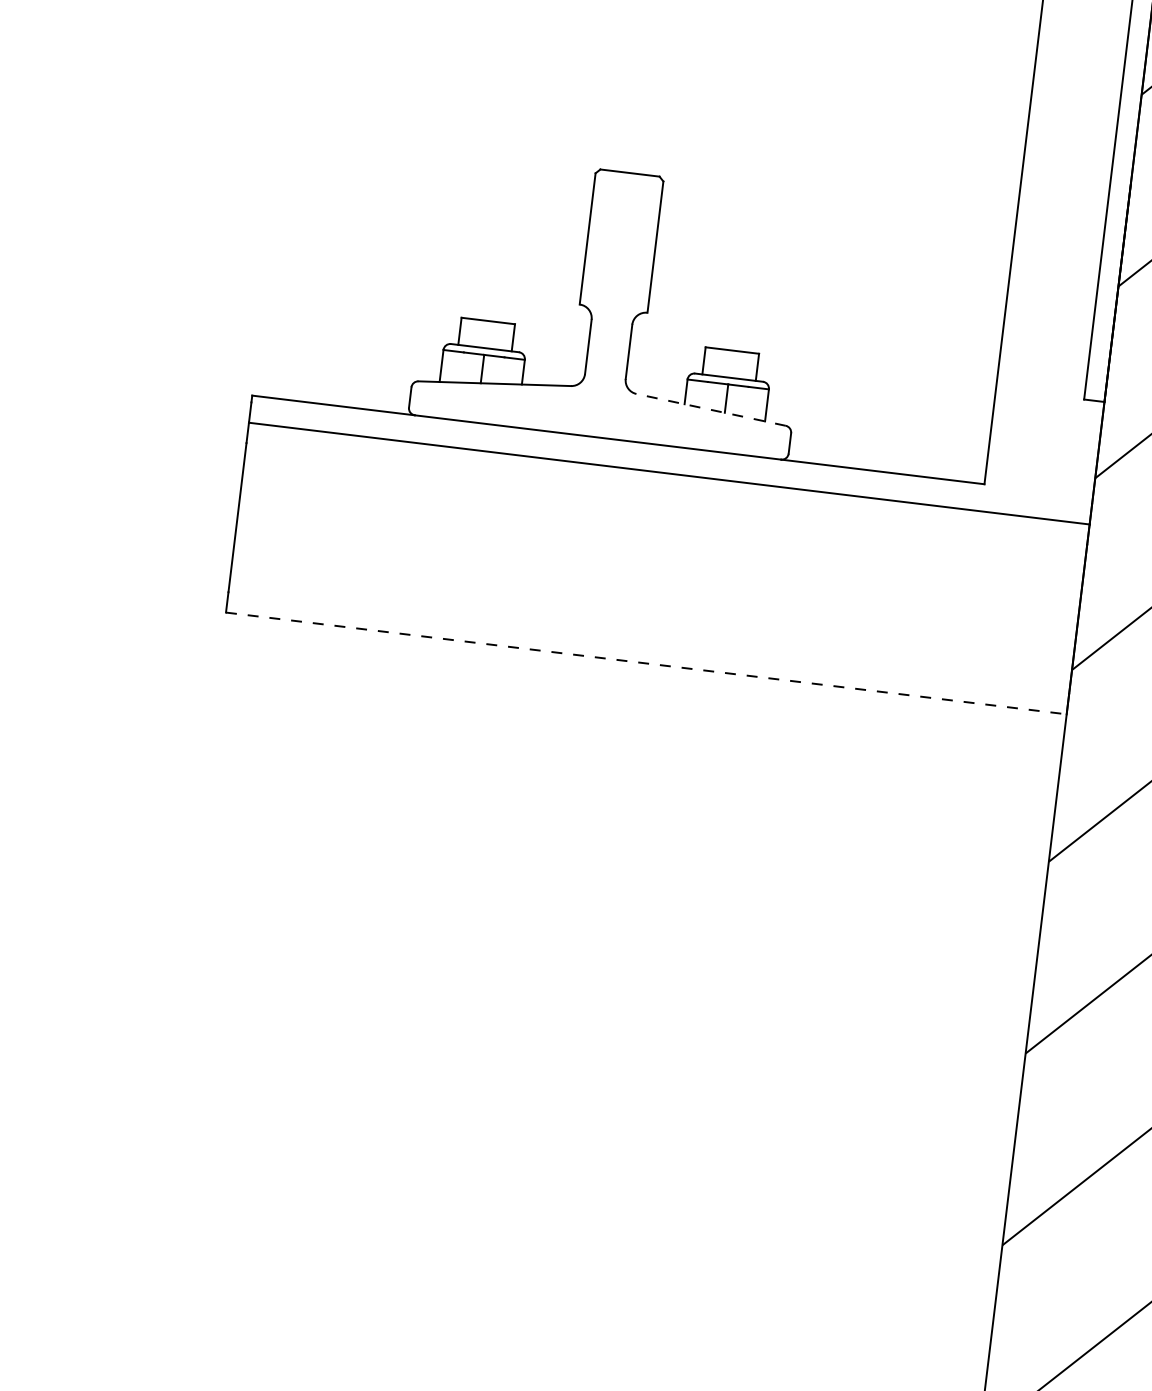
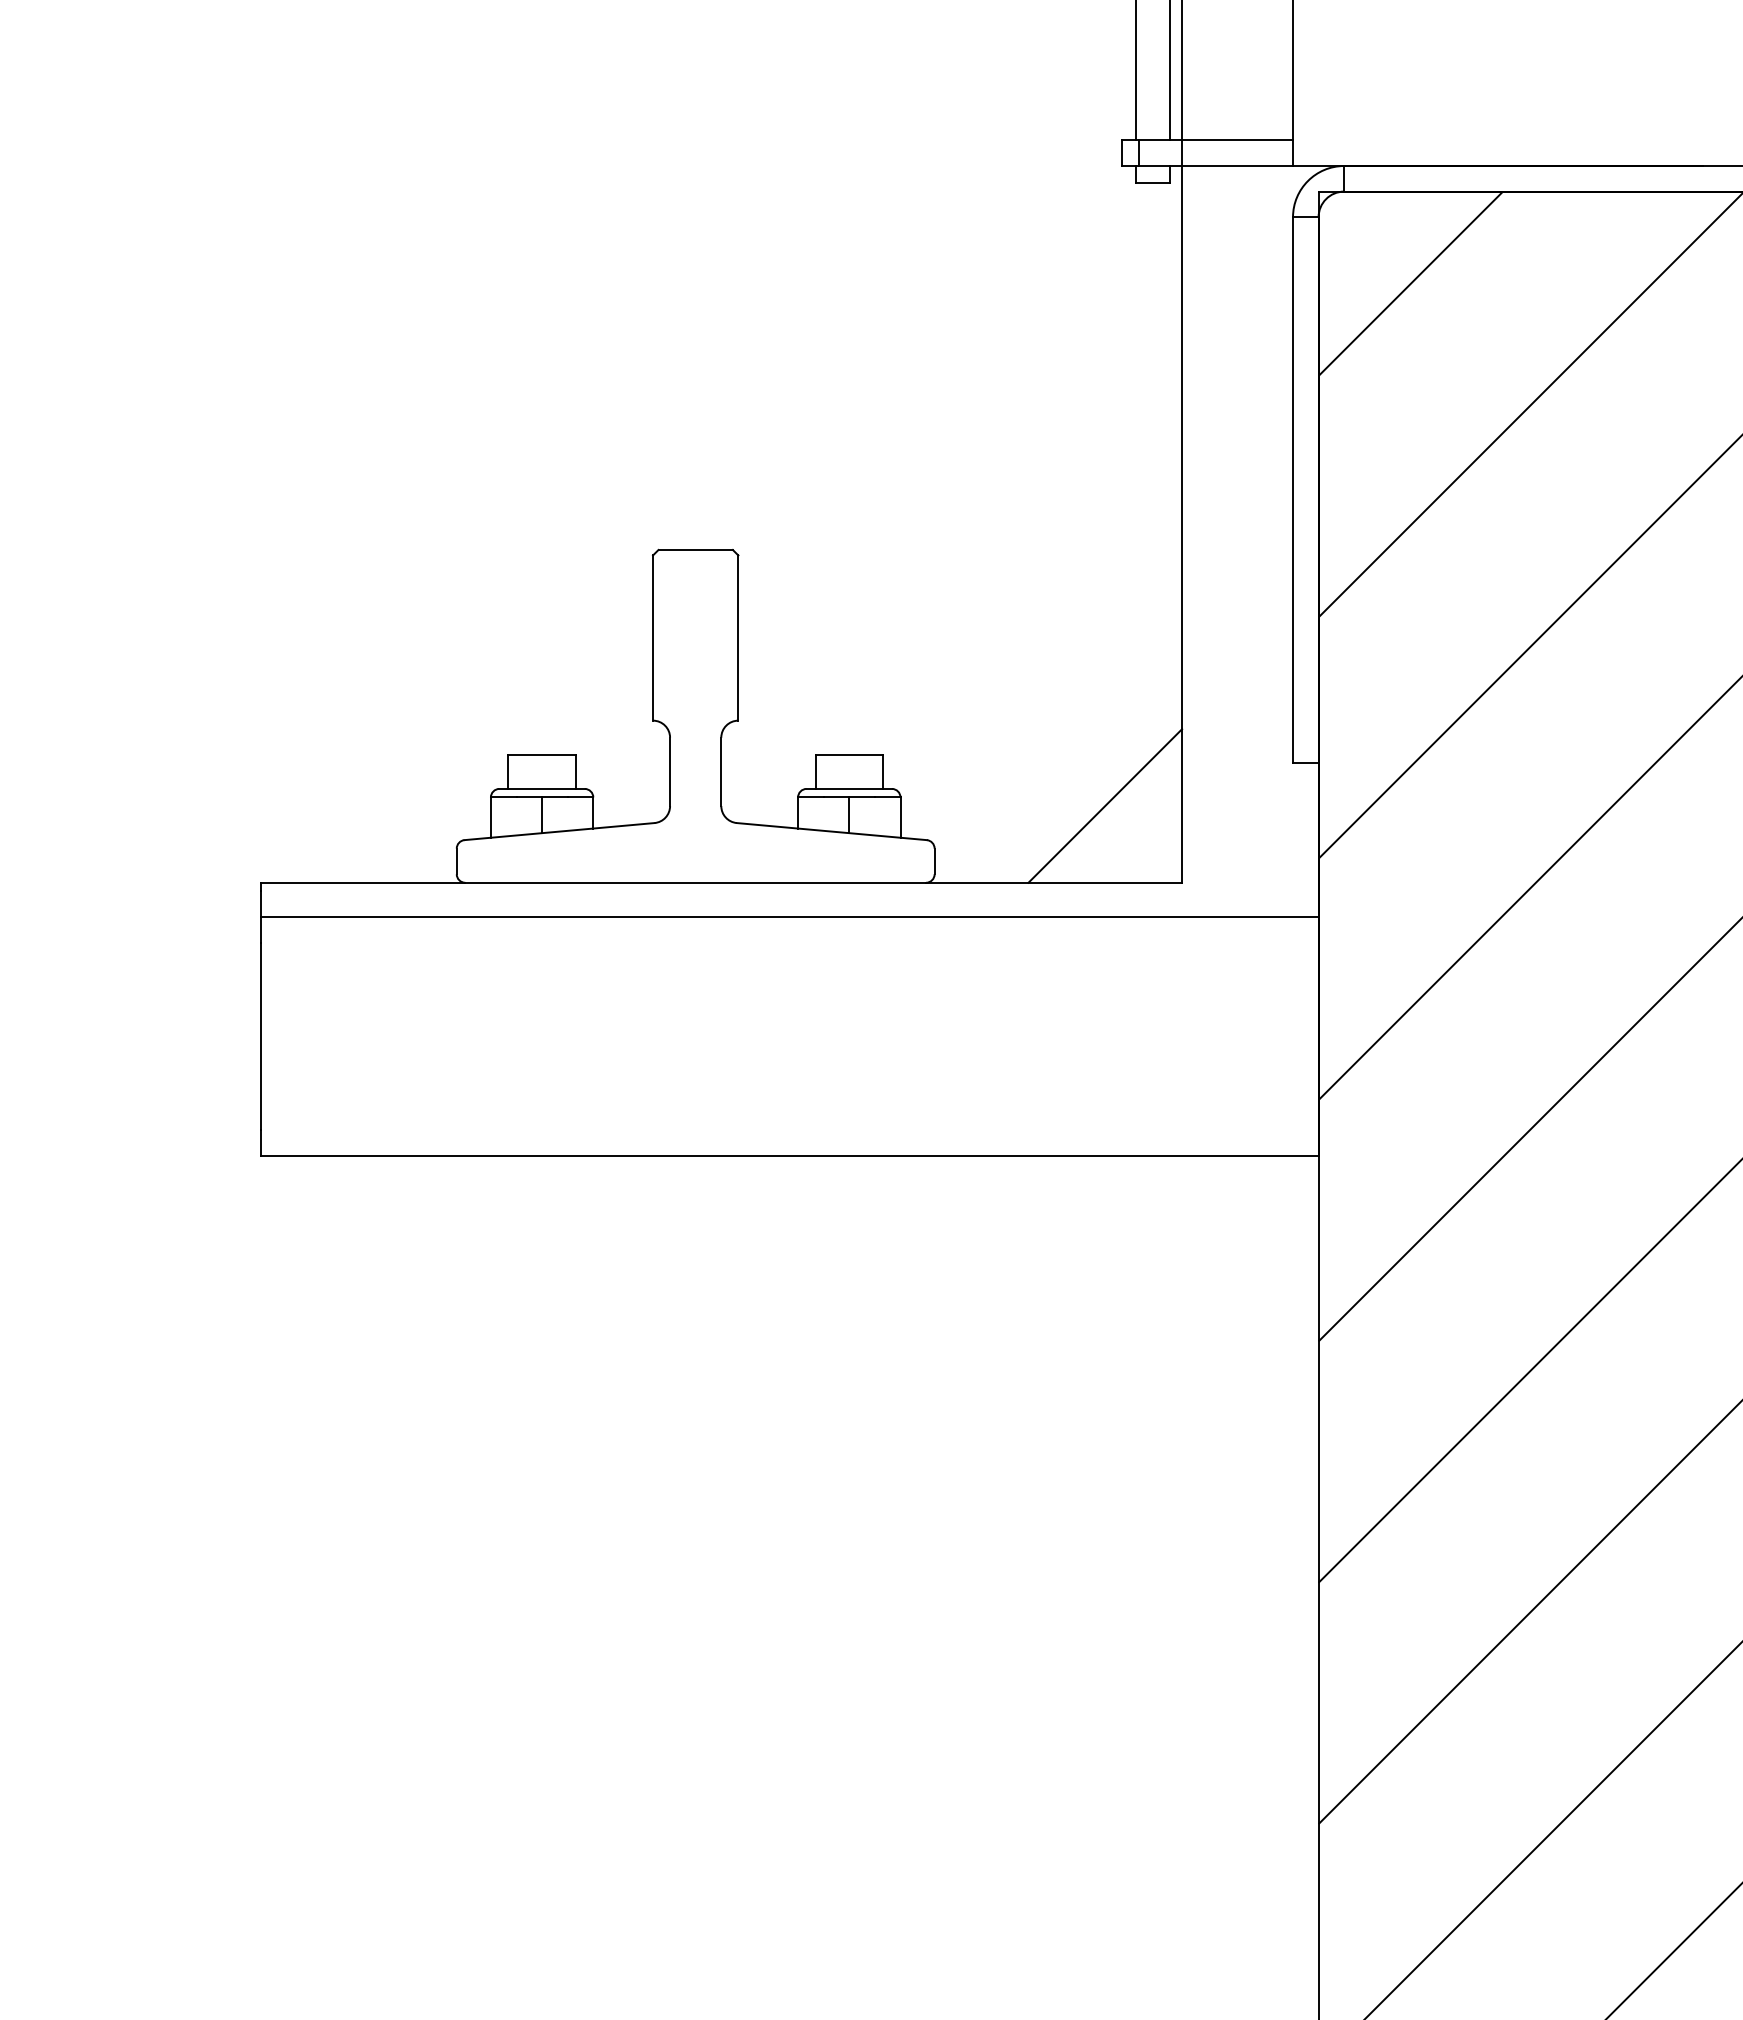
line: (710, 409) -> (831, 831), dashed -> solid
line: (931, 415) -> (1105, 805), added
line: (647, 663) -> (790, 1155), dashed -> solid

